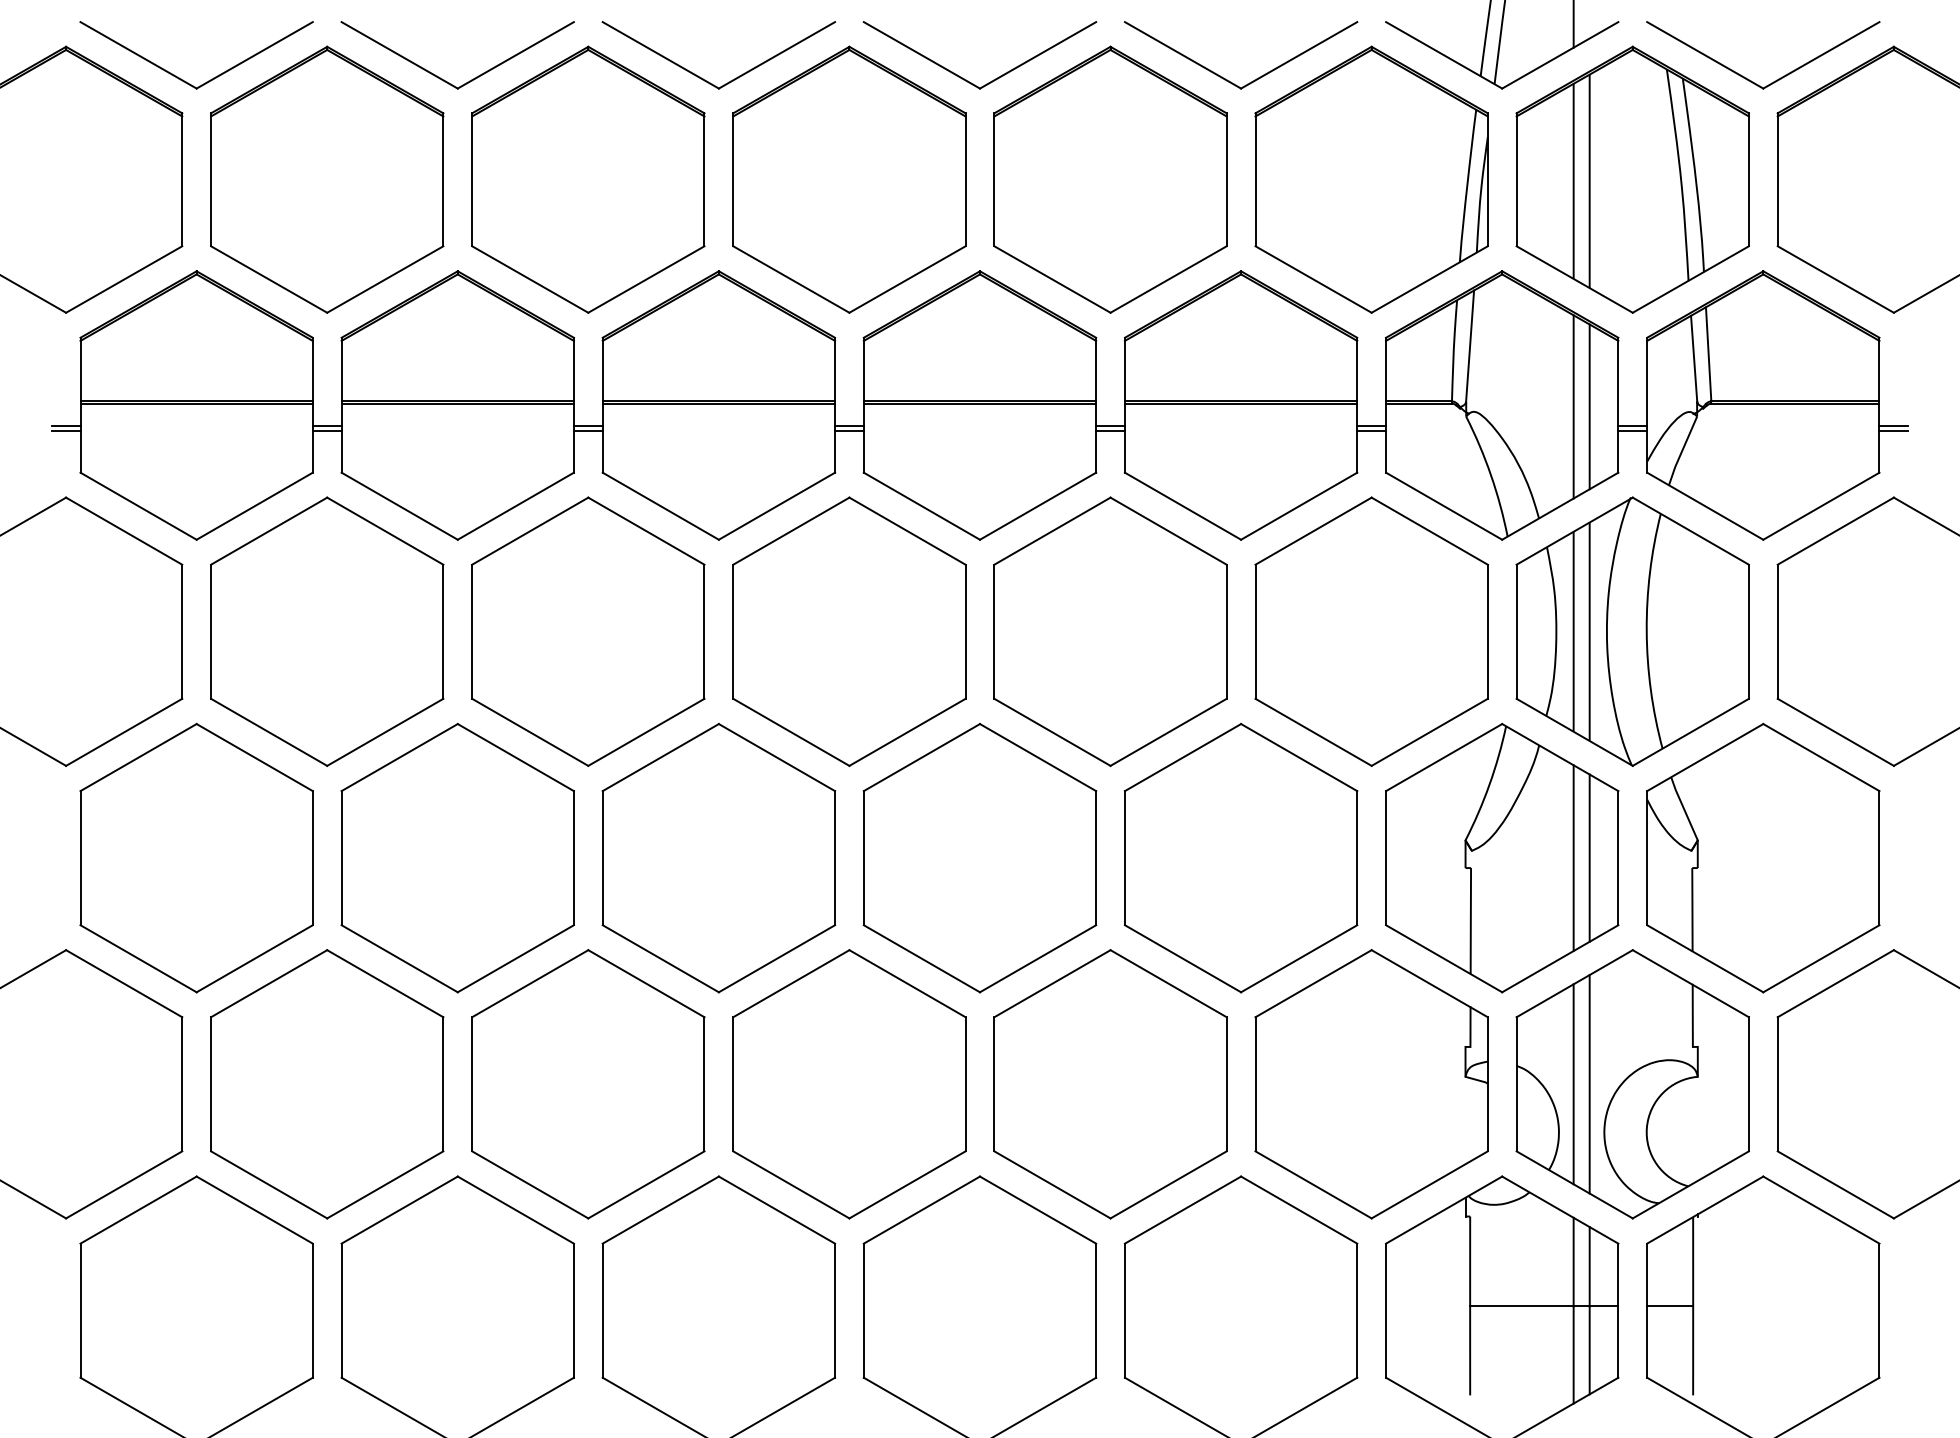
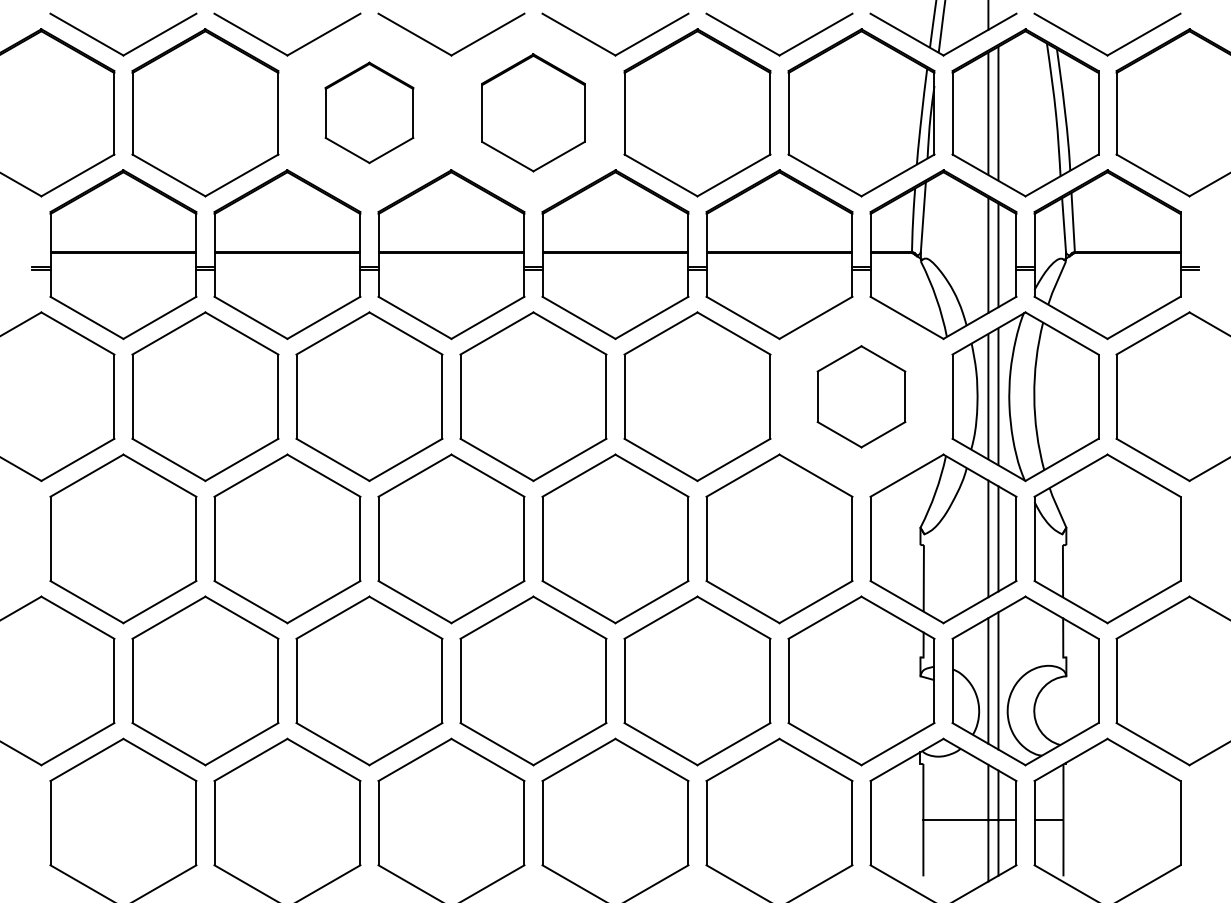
part: (588, 179) -> (369, 112), size x0.6
part: (849, 179) -> (533, 112), size x0.7
part: (1371, 631) -> (861, 396), size x0.6

